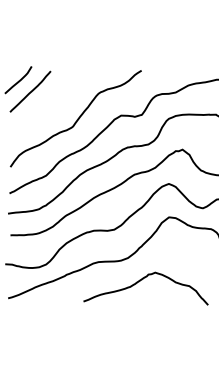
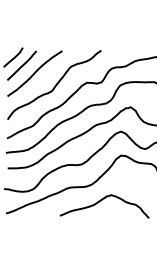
curve: (48, 102) -> (34, 73), added

